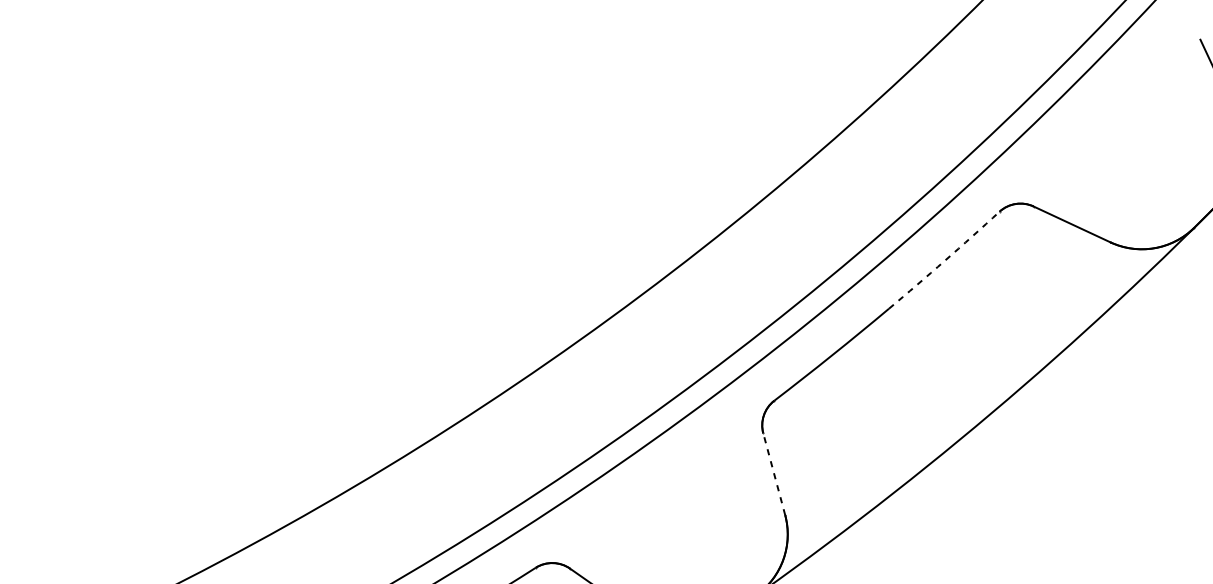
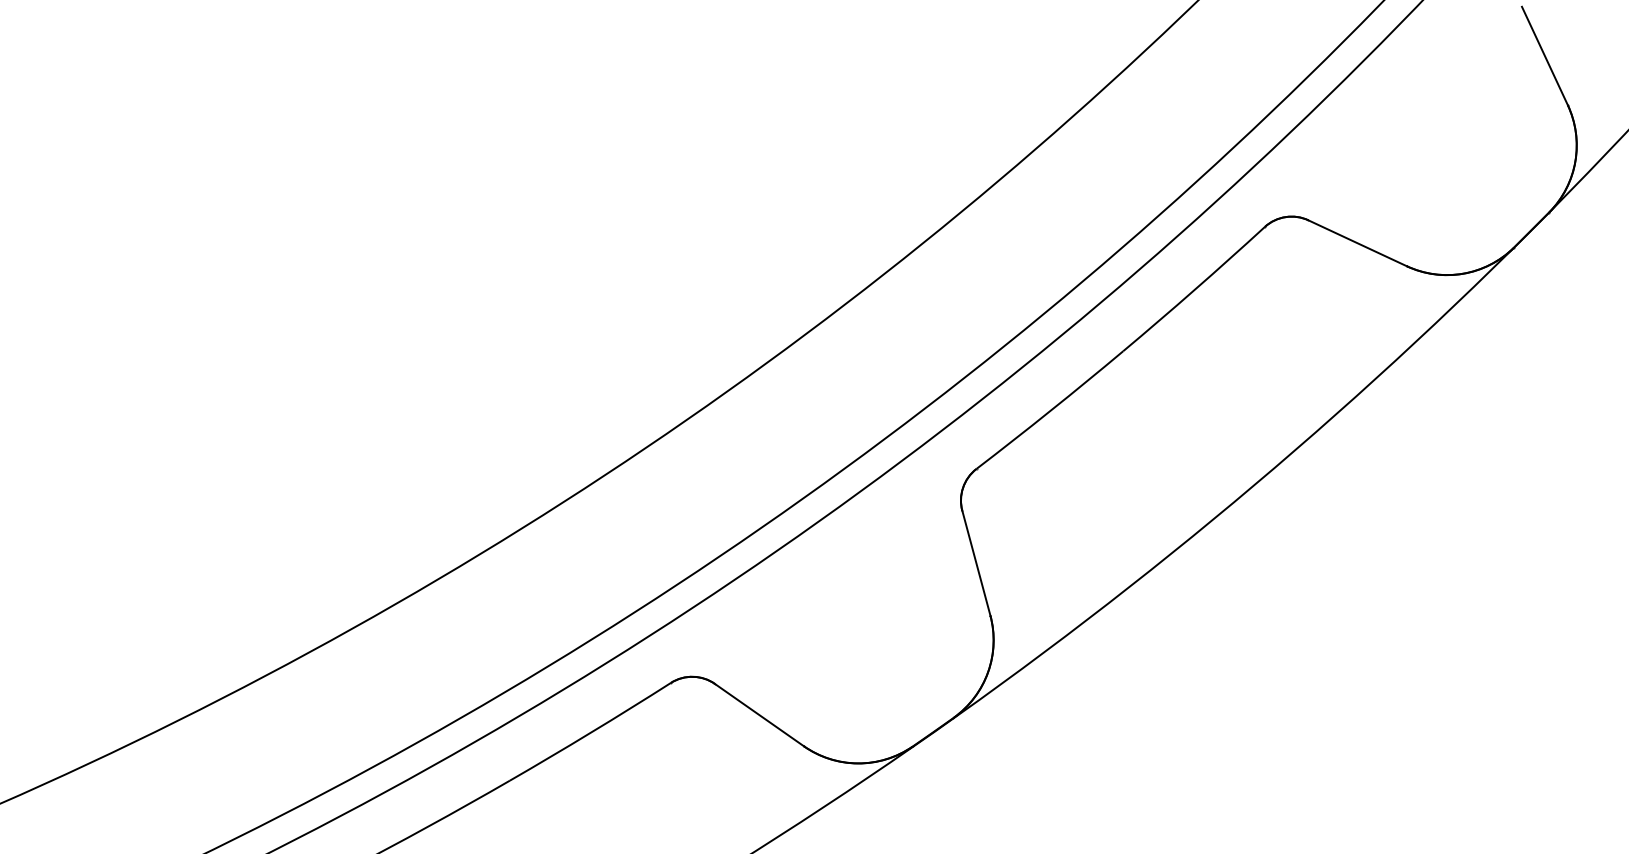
arc: (944, 260) -> (1194, 289), dashed -> solid
line: (774, 473) -> (976, 562), dashed -> solid

